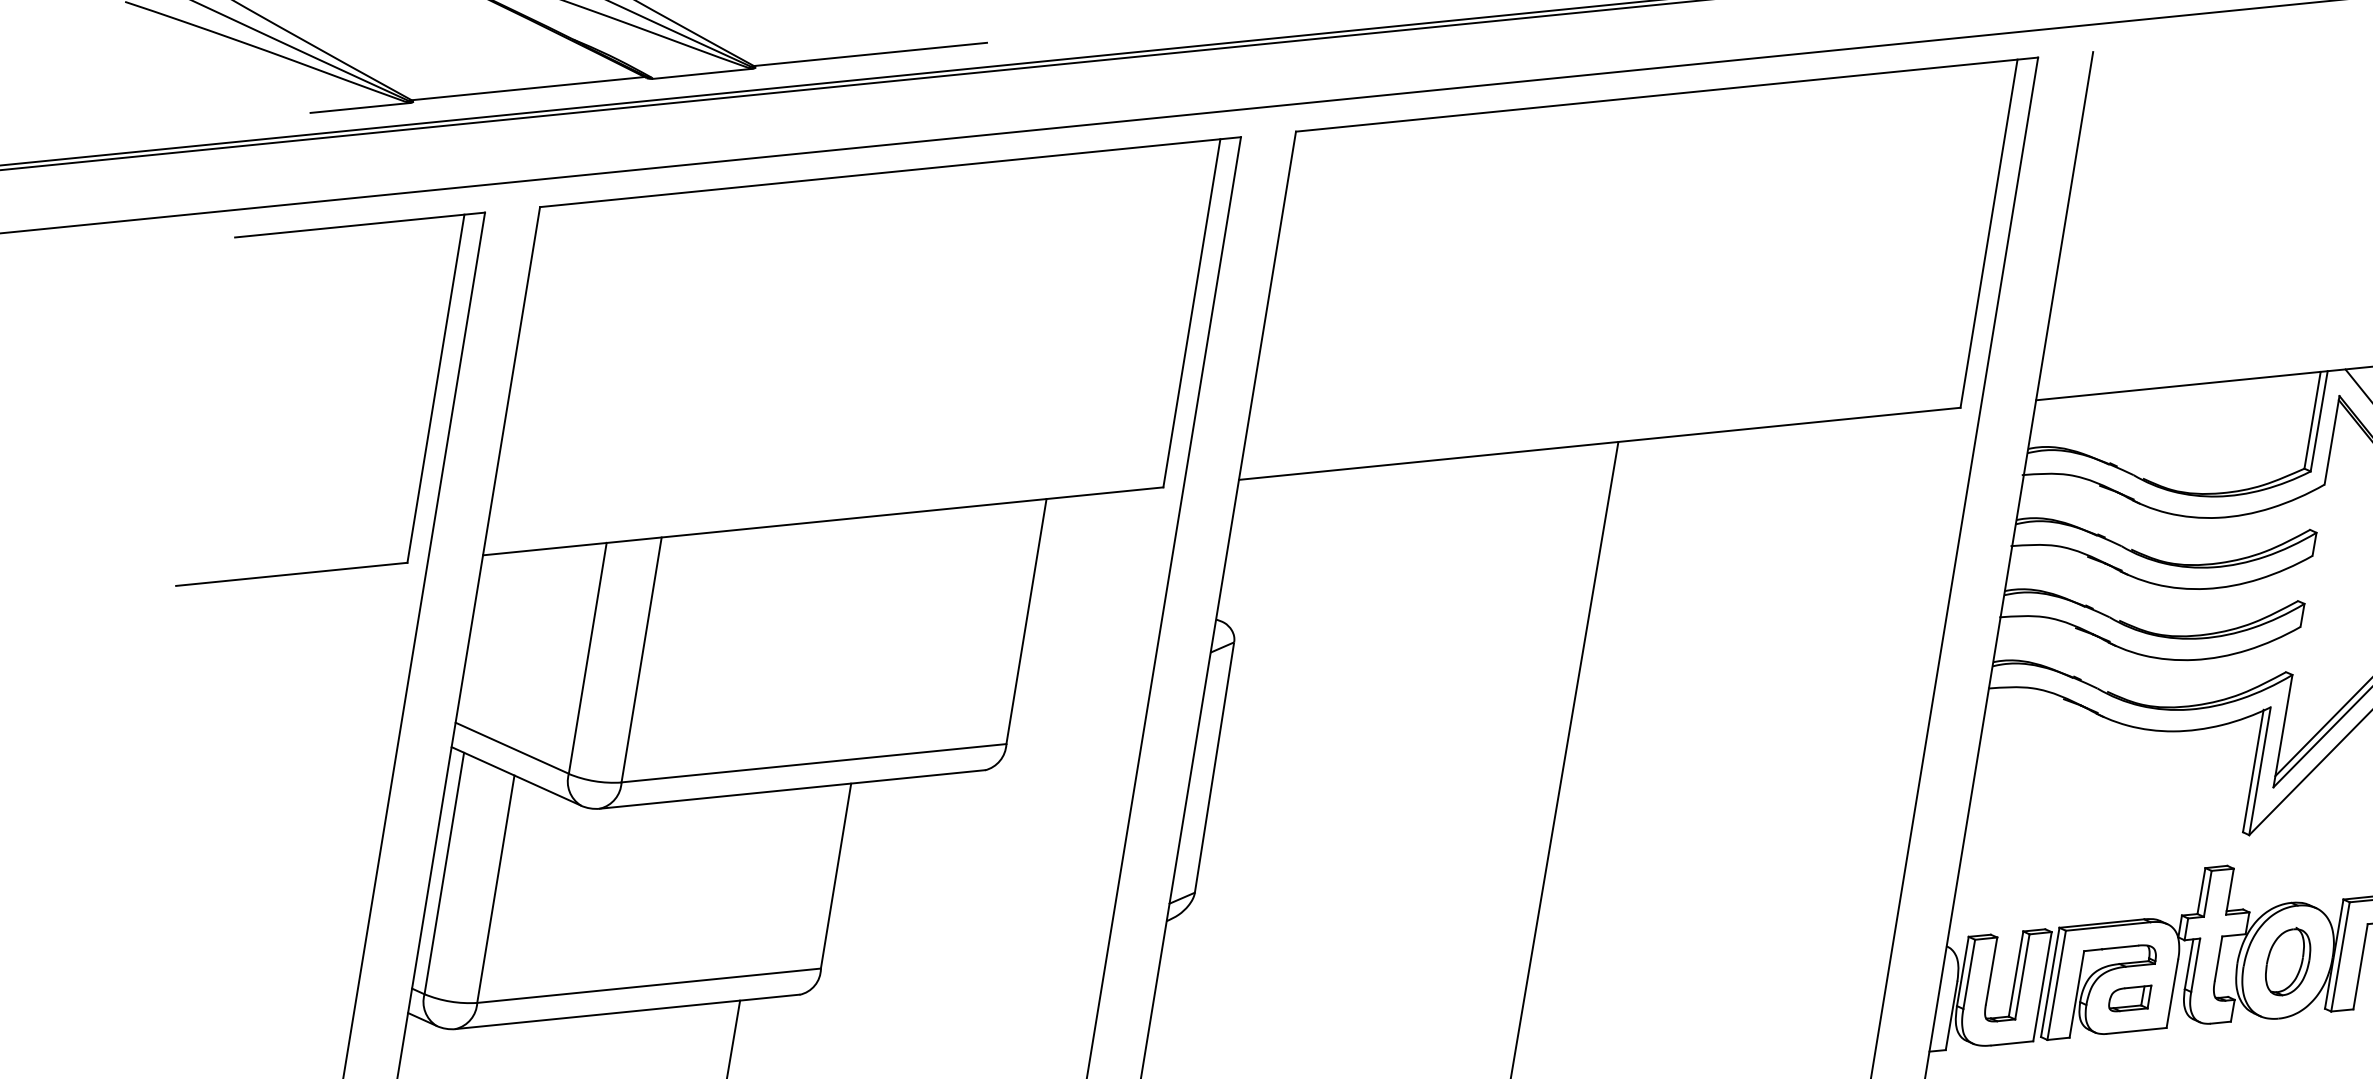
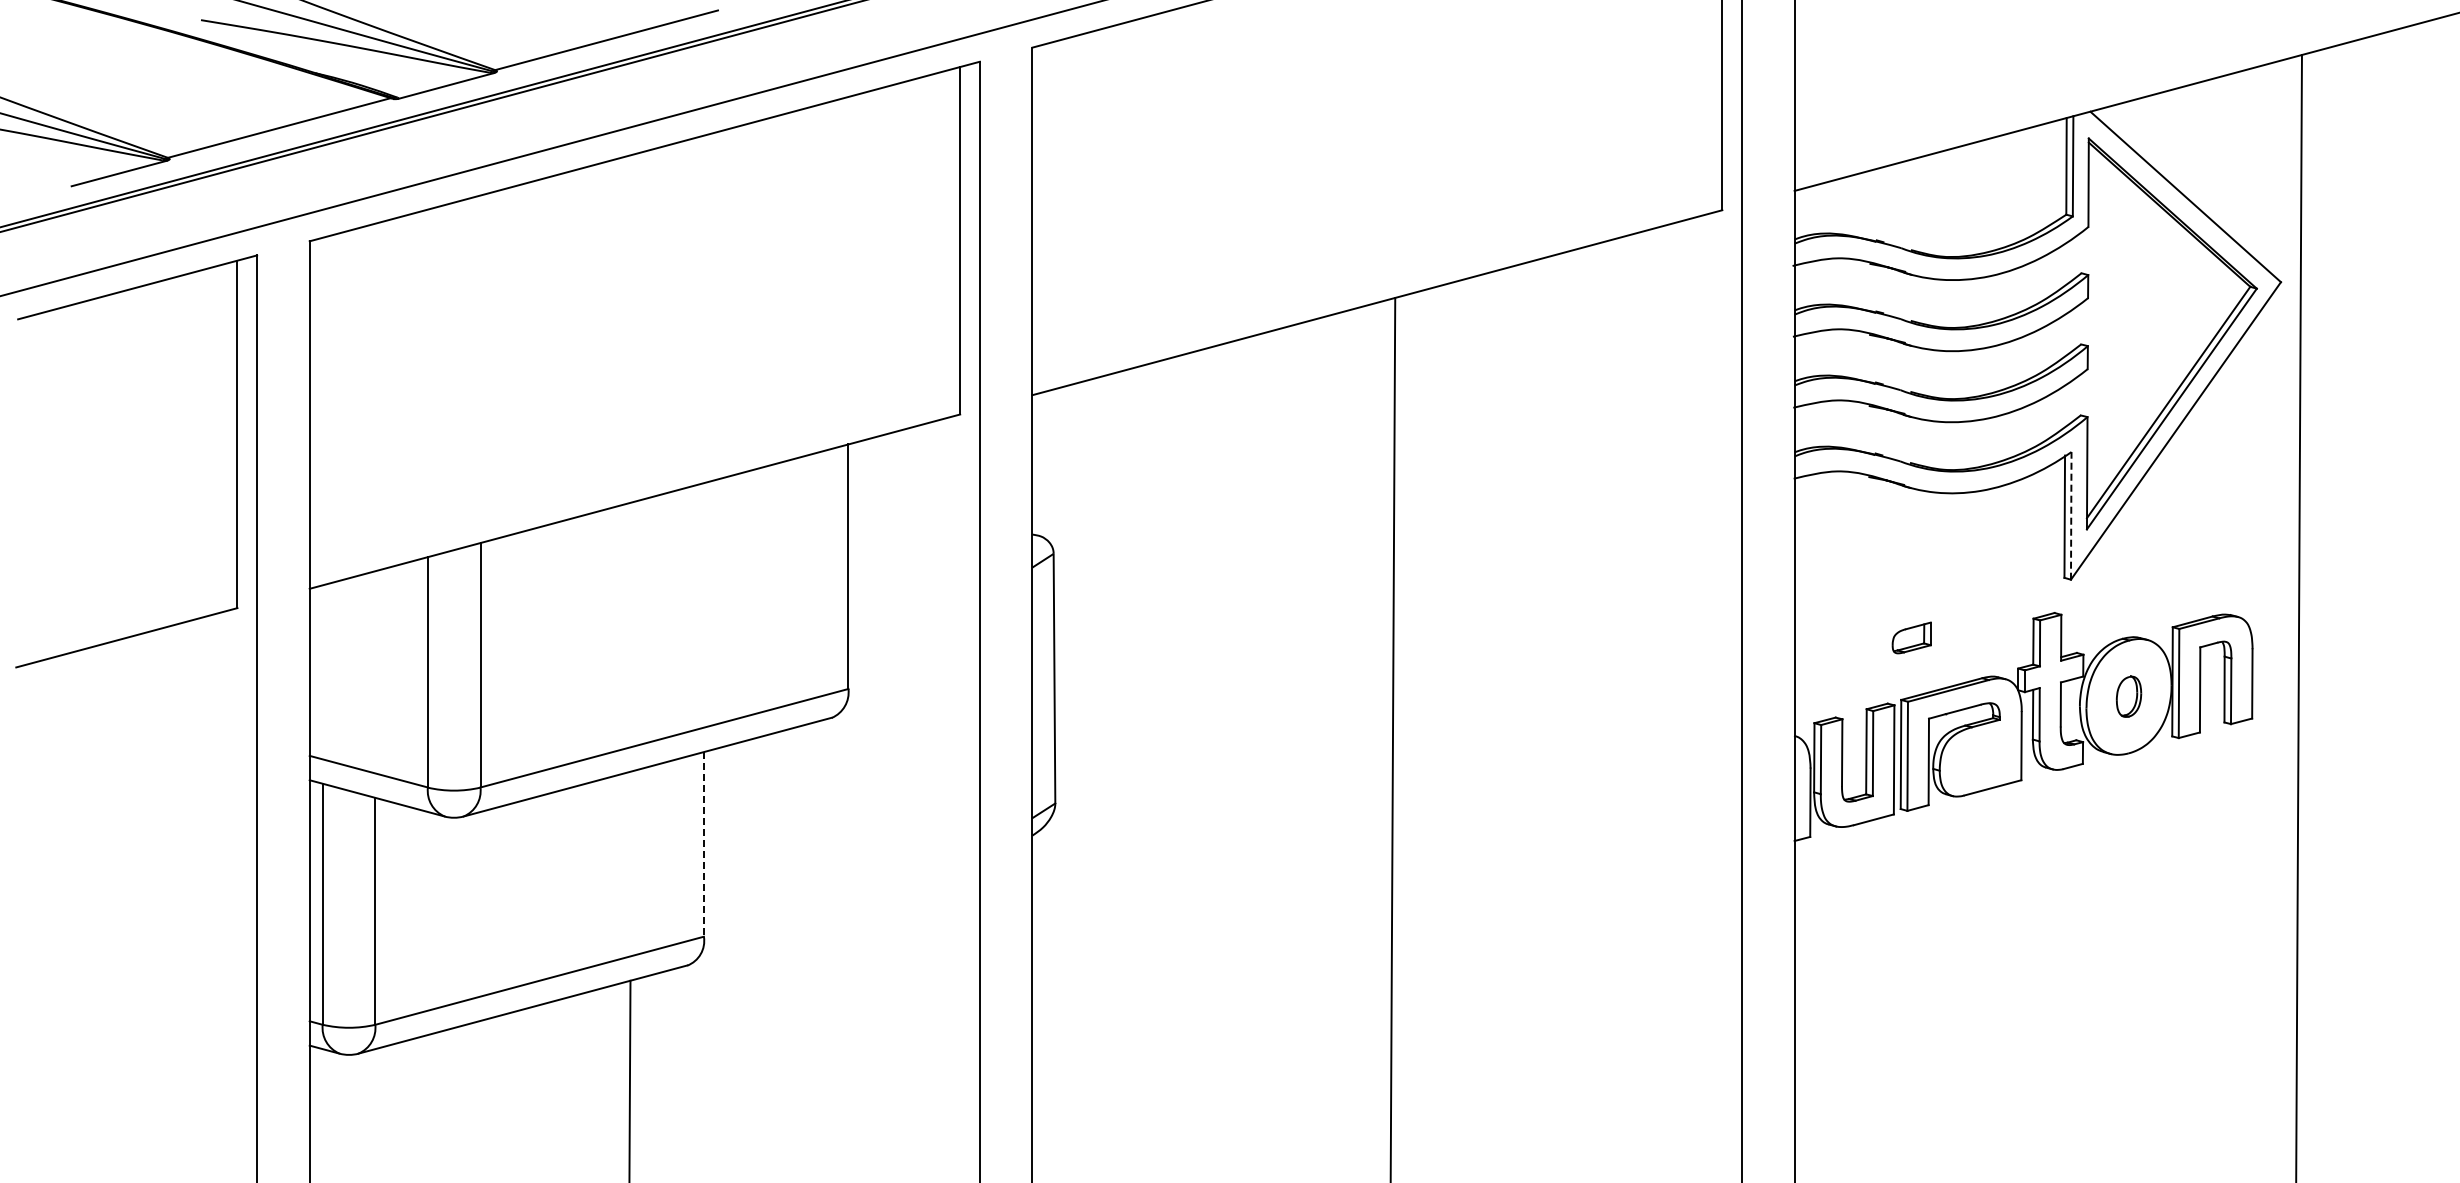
line: (2260, 770) -> (2071, 515), solid -> dashed
line: (835, 876) -> (703, 844), solid -> dashed
part: (2287, 961) -> (2128, 696), size x0.6
part: (2129, 997) -> (1911, 637), moved

